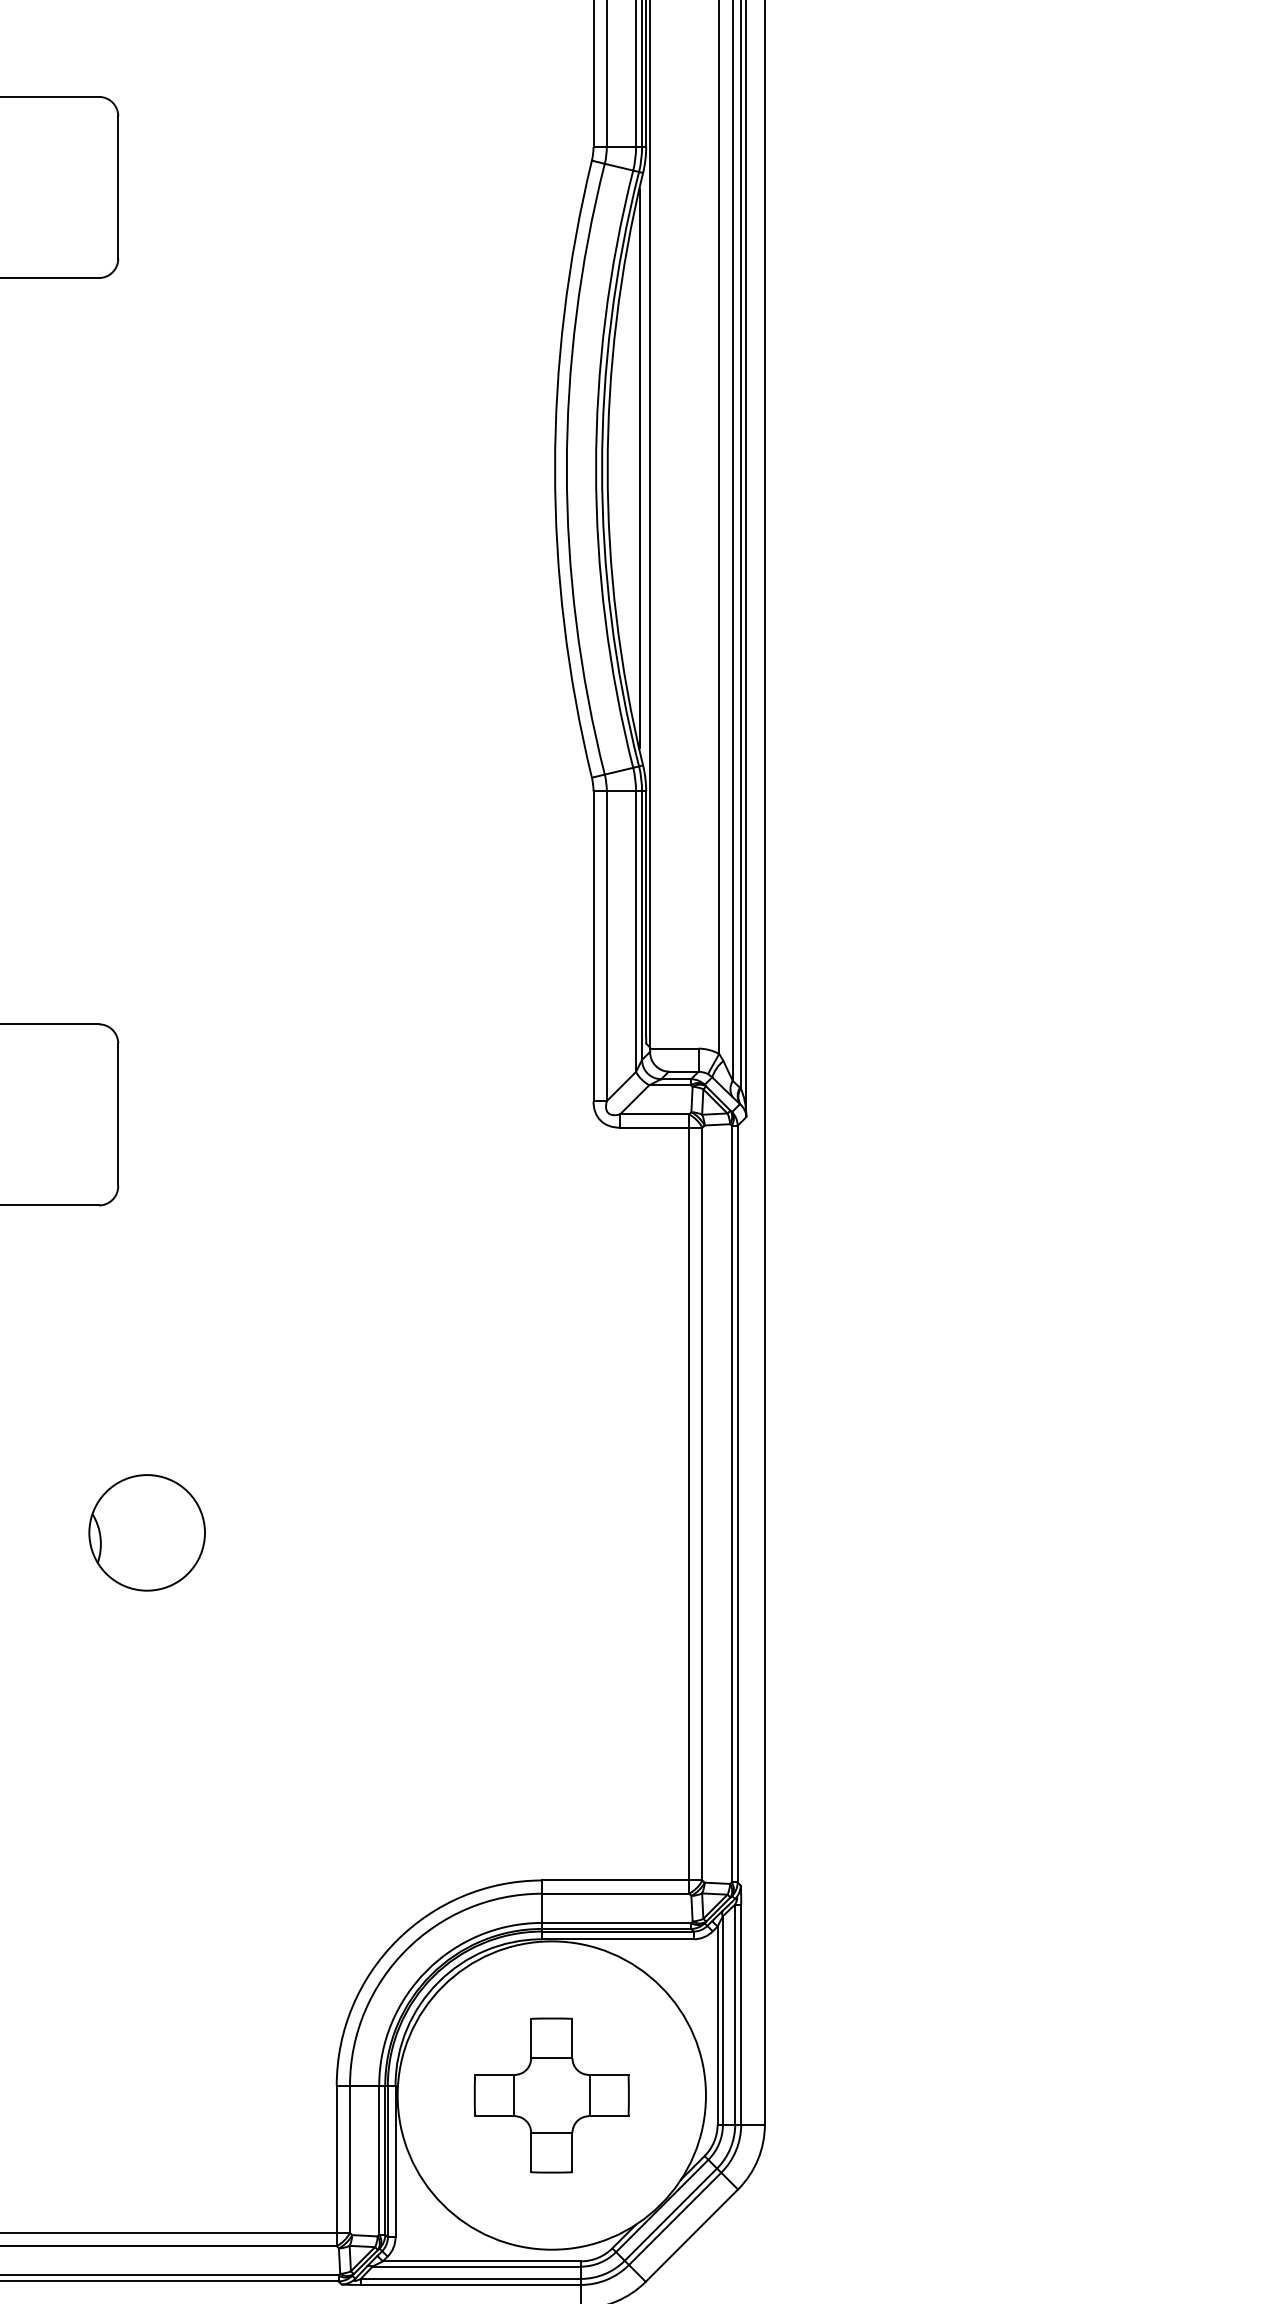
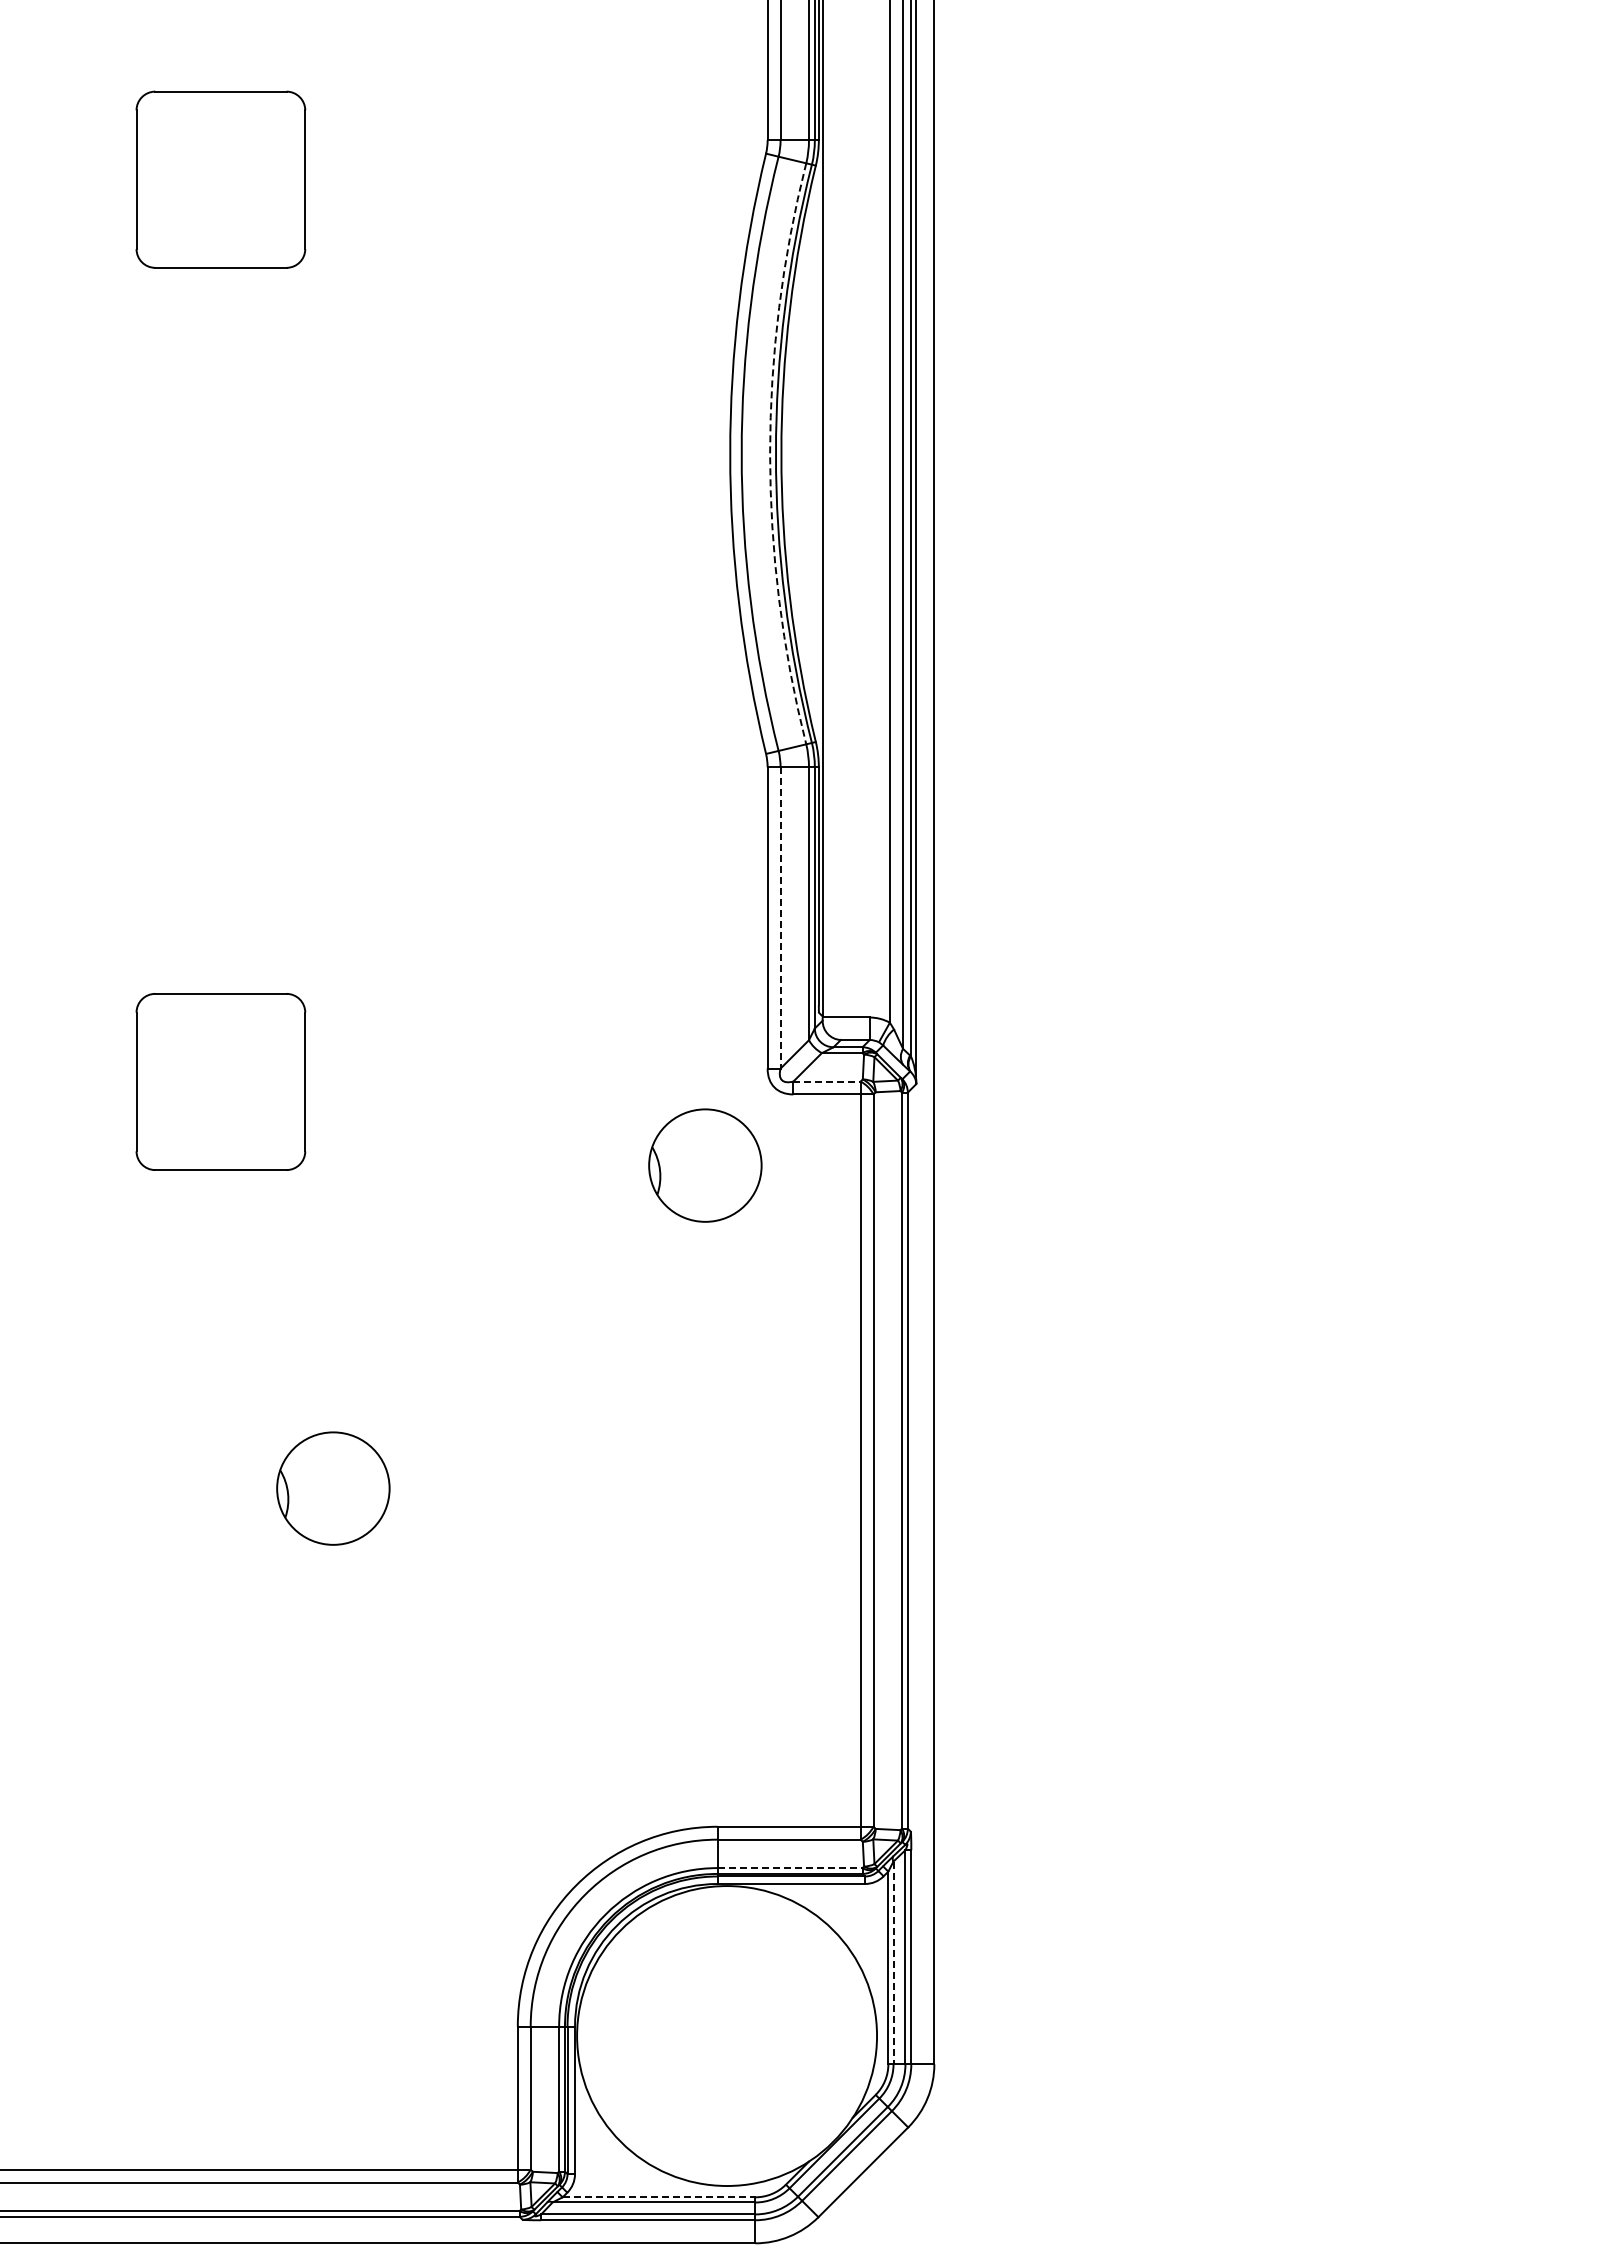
arc: (596, 468) -> (770, 453), solid -> dashed
line: (640, 468) -> (813, 453), removed
line: (606, 945) -> (780, 917), solid -> dashed
line: (655, 1114) -> (827, 1081), solid -> dashed
part: (529, 1200) -> (705, 1165), added
line: (617, 1923) -> (790, 1868), solid -> dashed
line: (722, 2021) -> (893, 1963), solid -> dashed
part: (551, 2095) -> (726, 2035), removed
line: (482, 2261) -> (659, 2197), solid -> dashed

